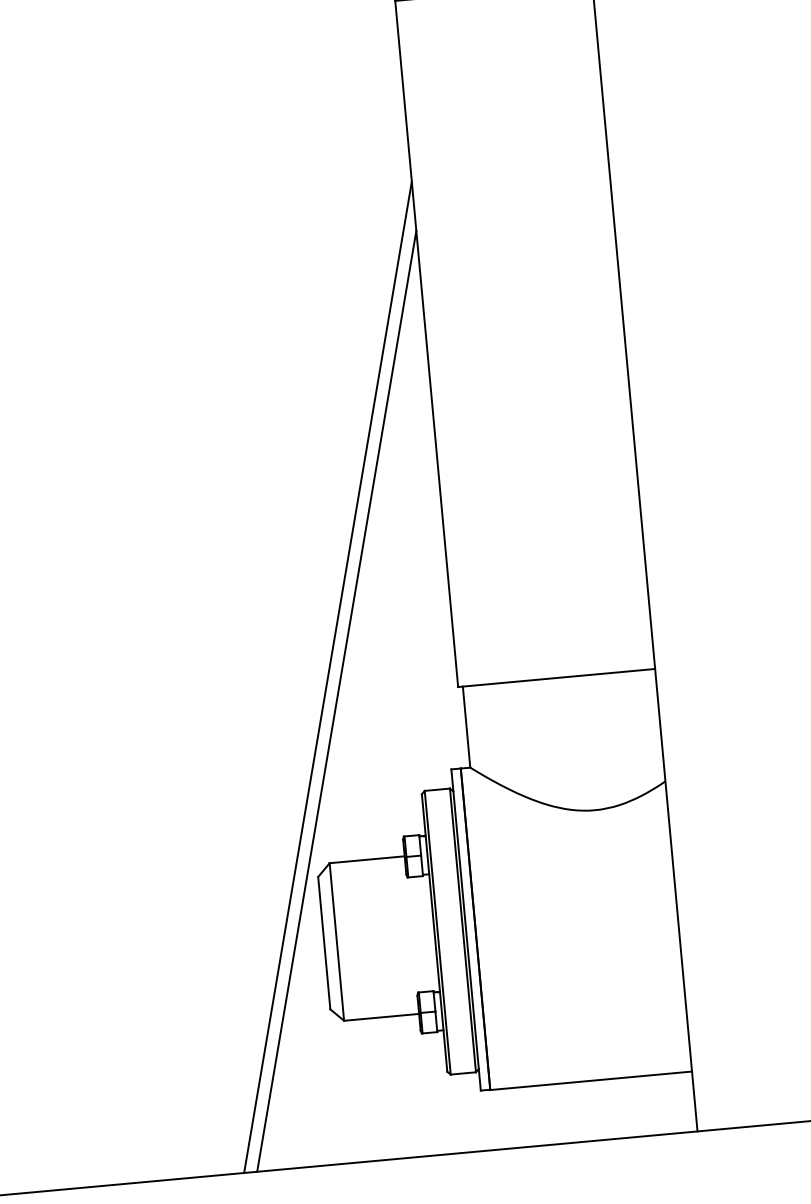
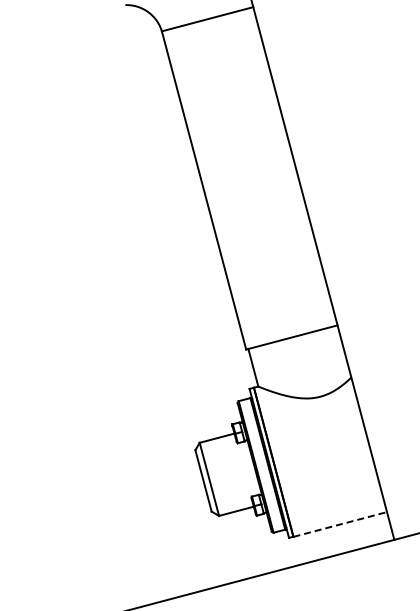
line: (328, 677) -> (184, 355), removed
line: (337, 700) -> (190, 365), removed
line: (591, 1080) -> (340, 524), solid -> dashed

